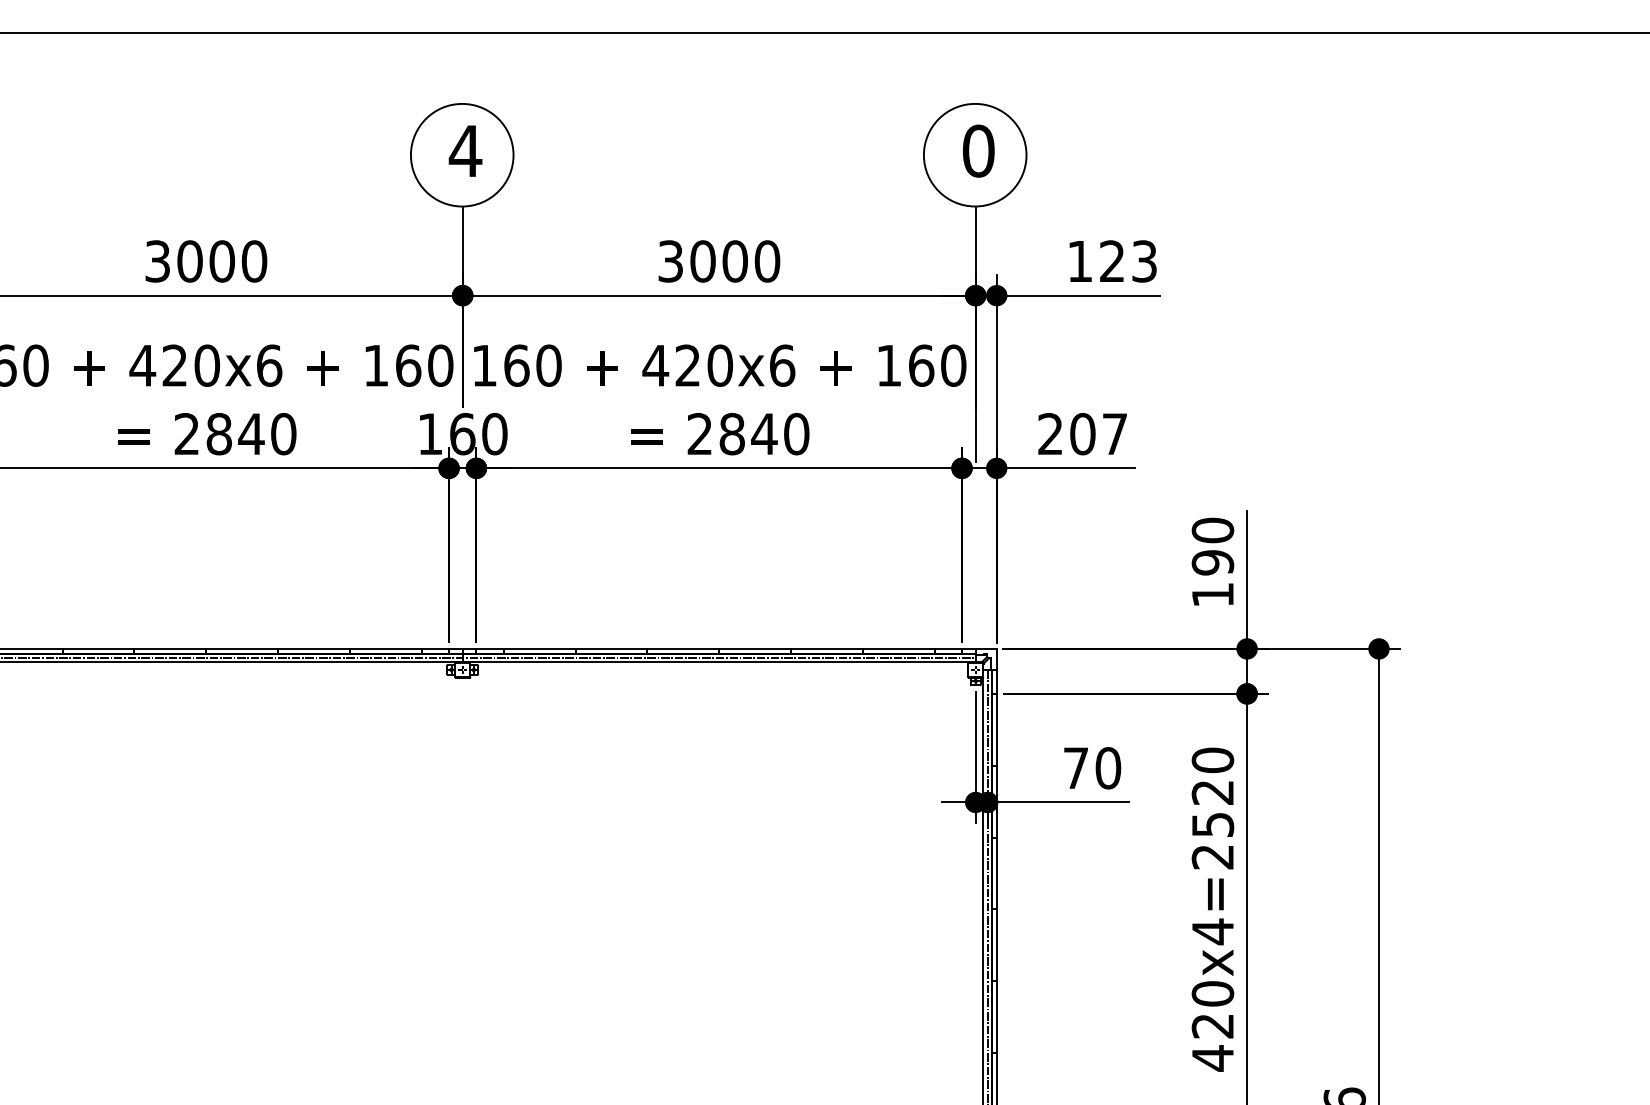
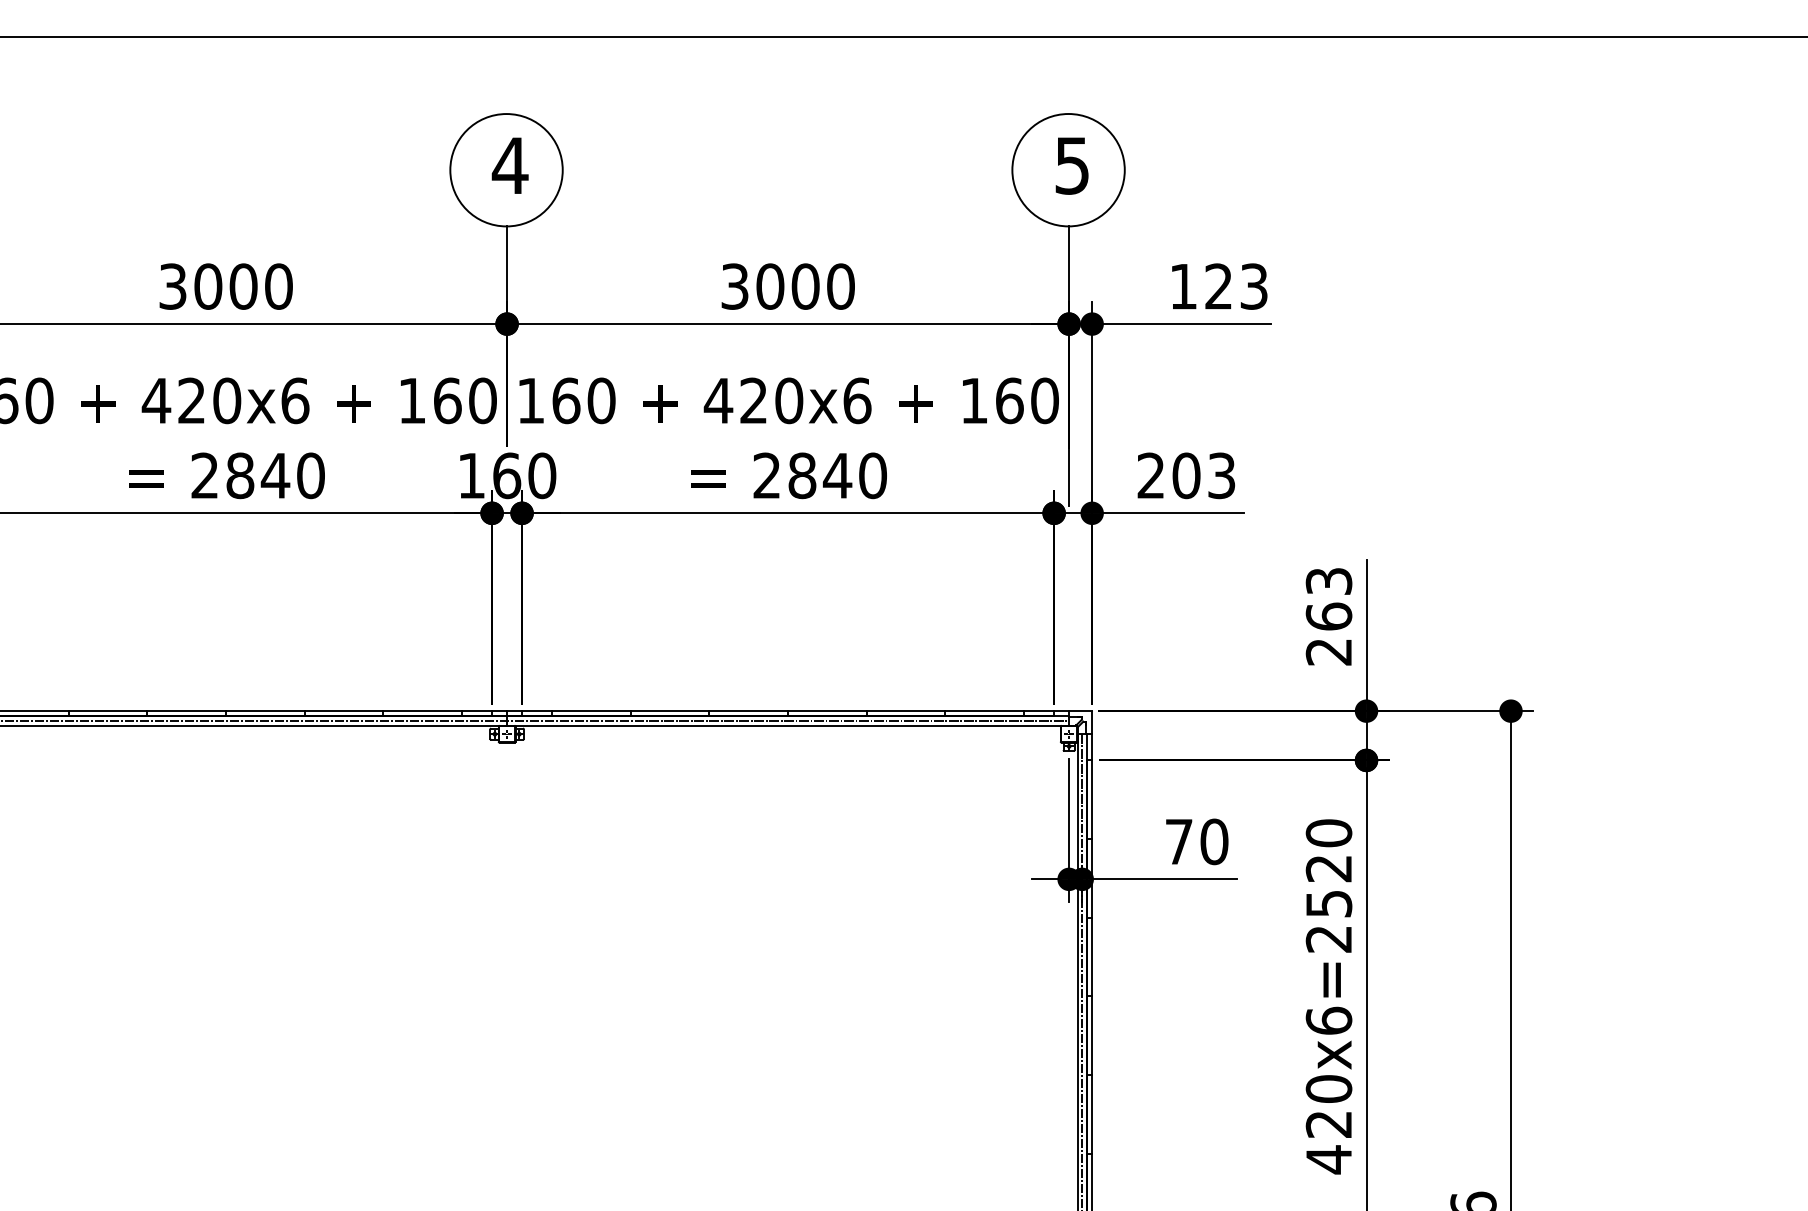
text: (978, 150) -> (1072, 165), 0 -> 5
text: (1114, 433) -> (1221, 475), 207 -> 203
text: (1212, 562) -> (1328, 616), 190 -> 263
text: (1212, 931) -> (1328, 1020), 420x4=2520 -> 420x6=2520

